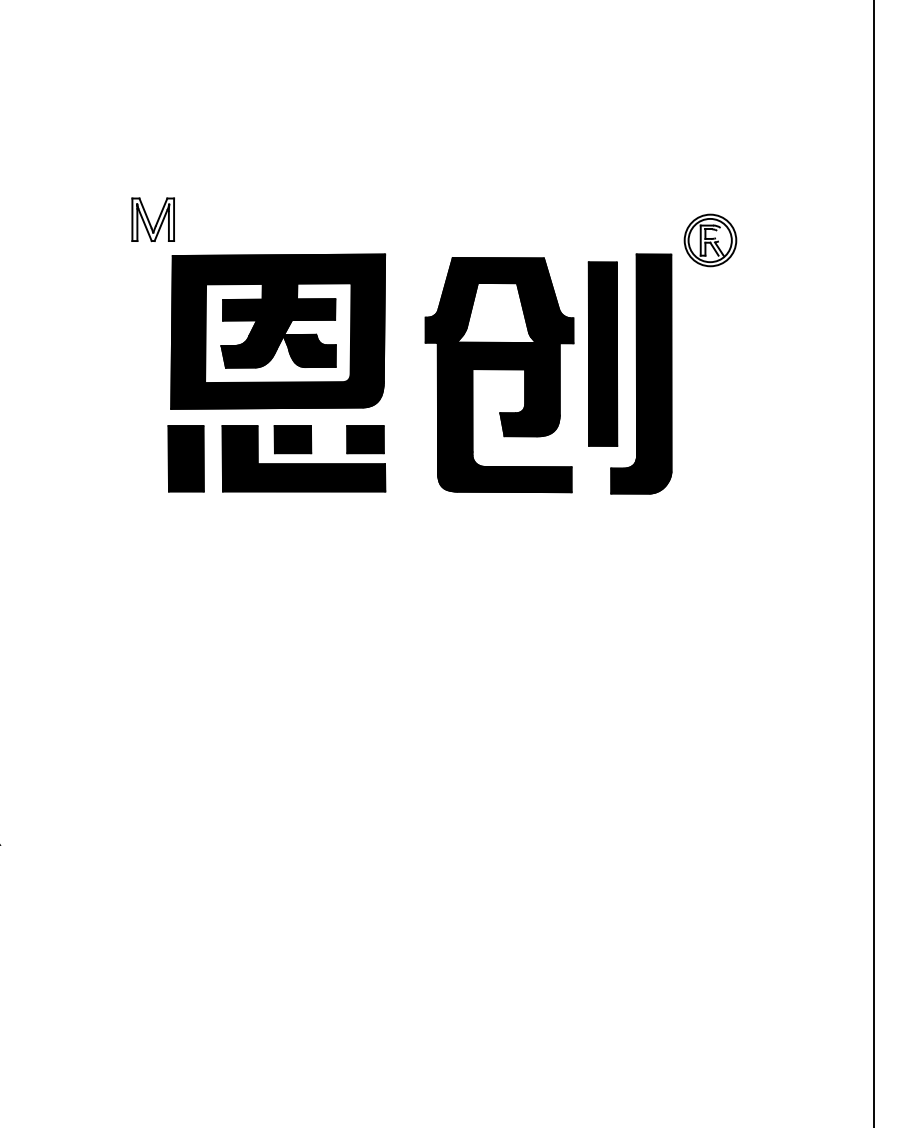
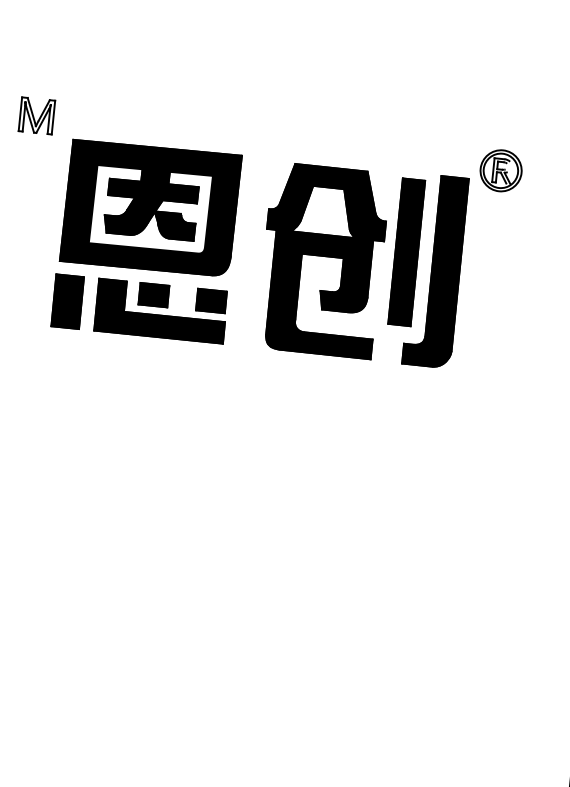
part: (152, 219) -> (36, 115), moved

